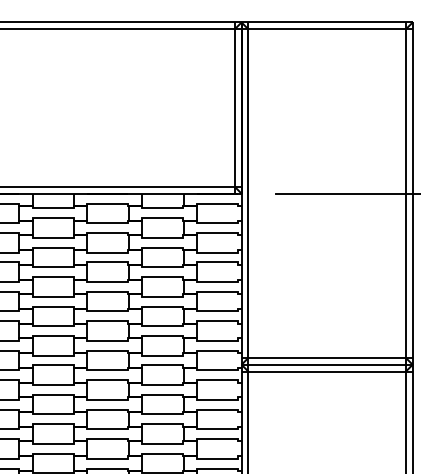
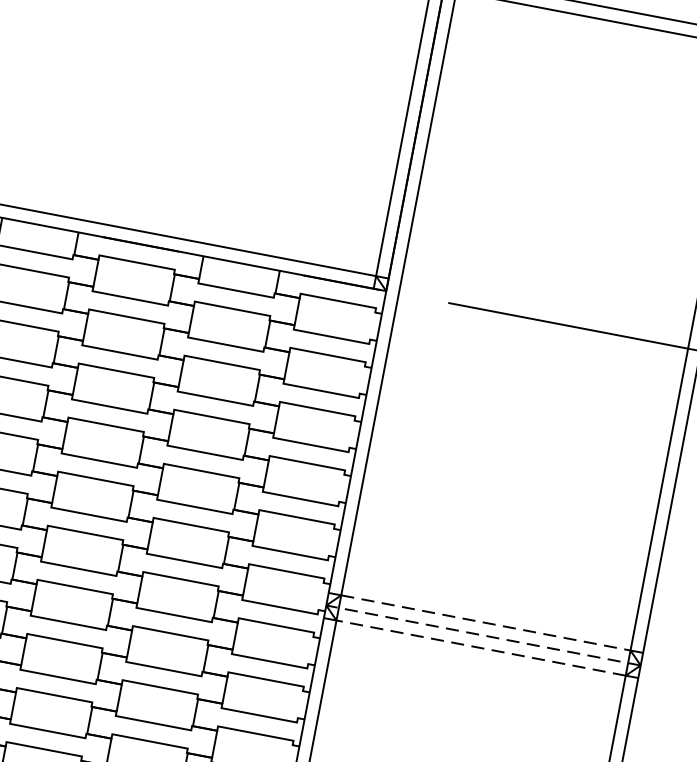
line: (327, 357) -> (486, 622), solid -> dashed
line: (327, 364) -> (484, 635), solid -> dashed
line: (327, 371) -> (481, 648), solid -> dashed

